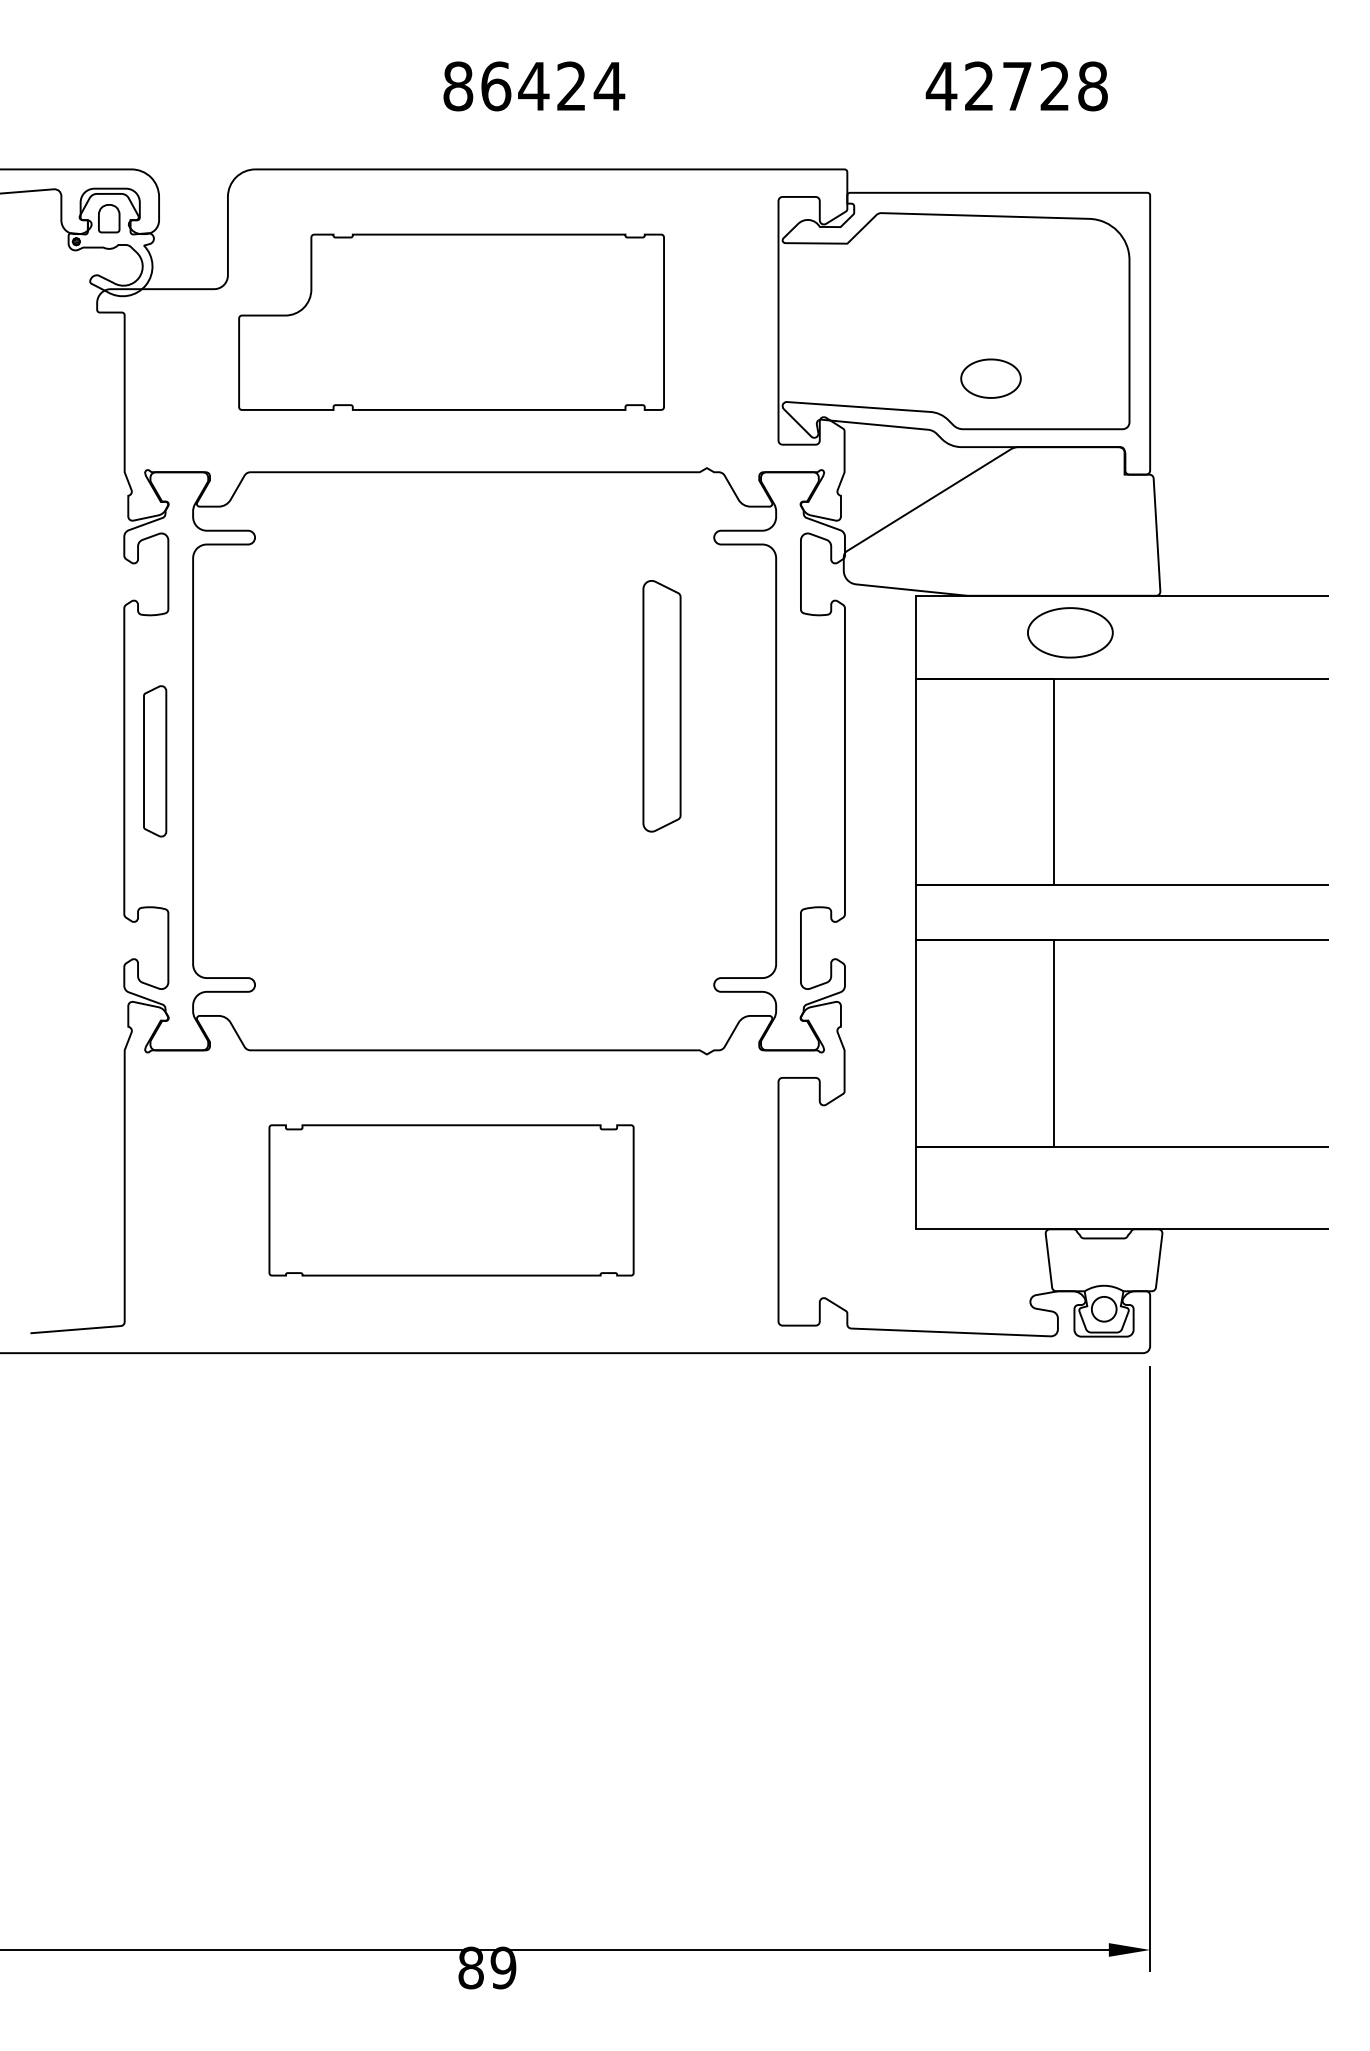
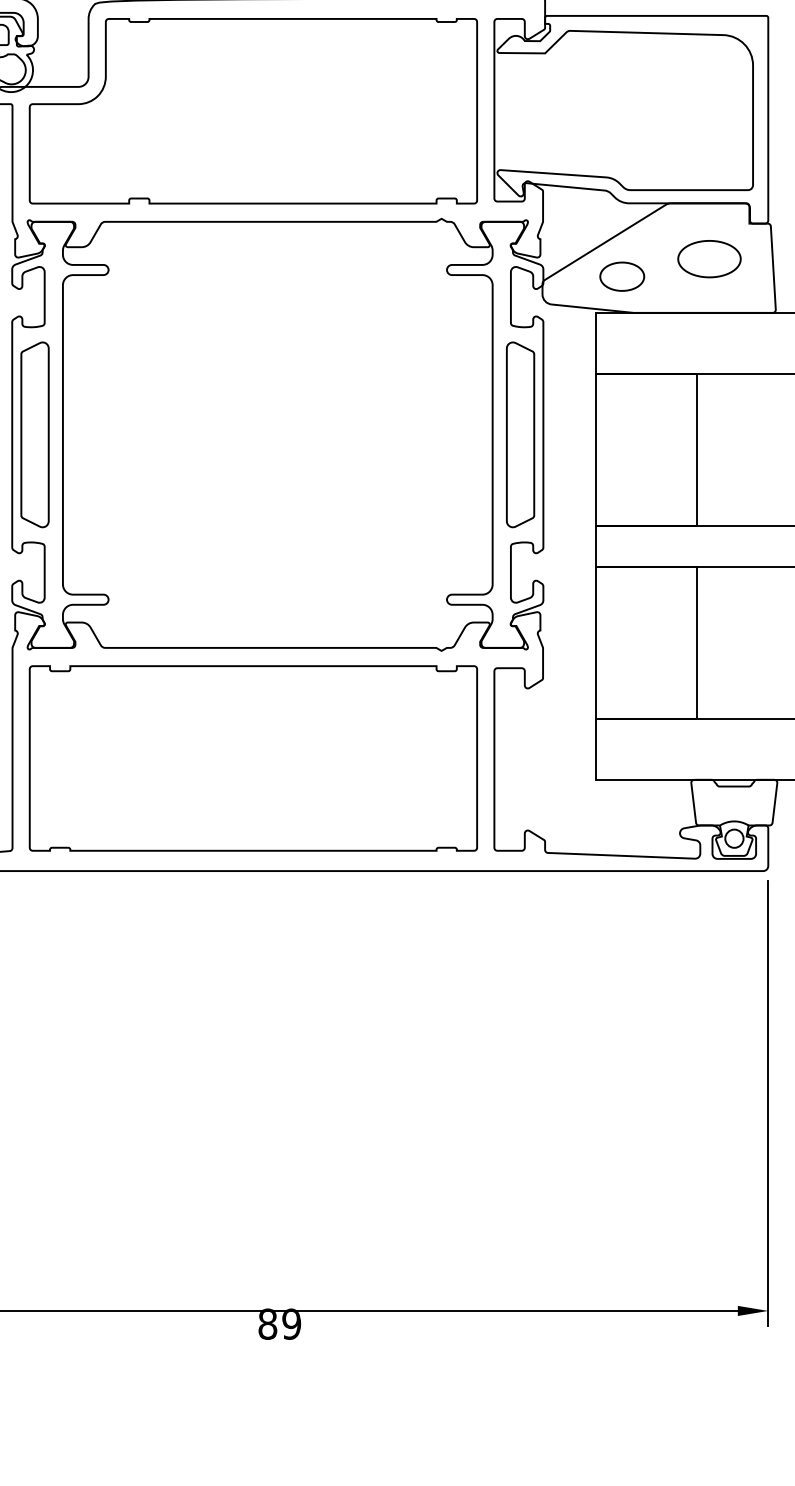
part: (451, 322) -> (253, 111), size x1.43
part: (990, 378) -> (621, 276), moved
part: (1070, 632) -> (709, 258), moved
part: (661, 706) -> (520, 435), moved
part: (154, 761) -> (34, 435), size x1.67
part: (451, 1200) -> (253, 758), size x1.67

